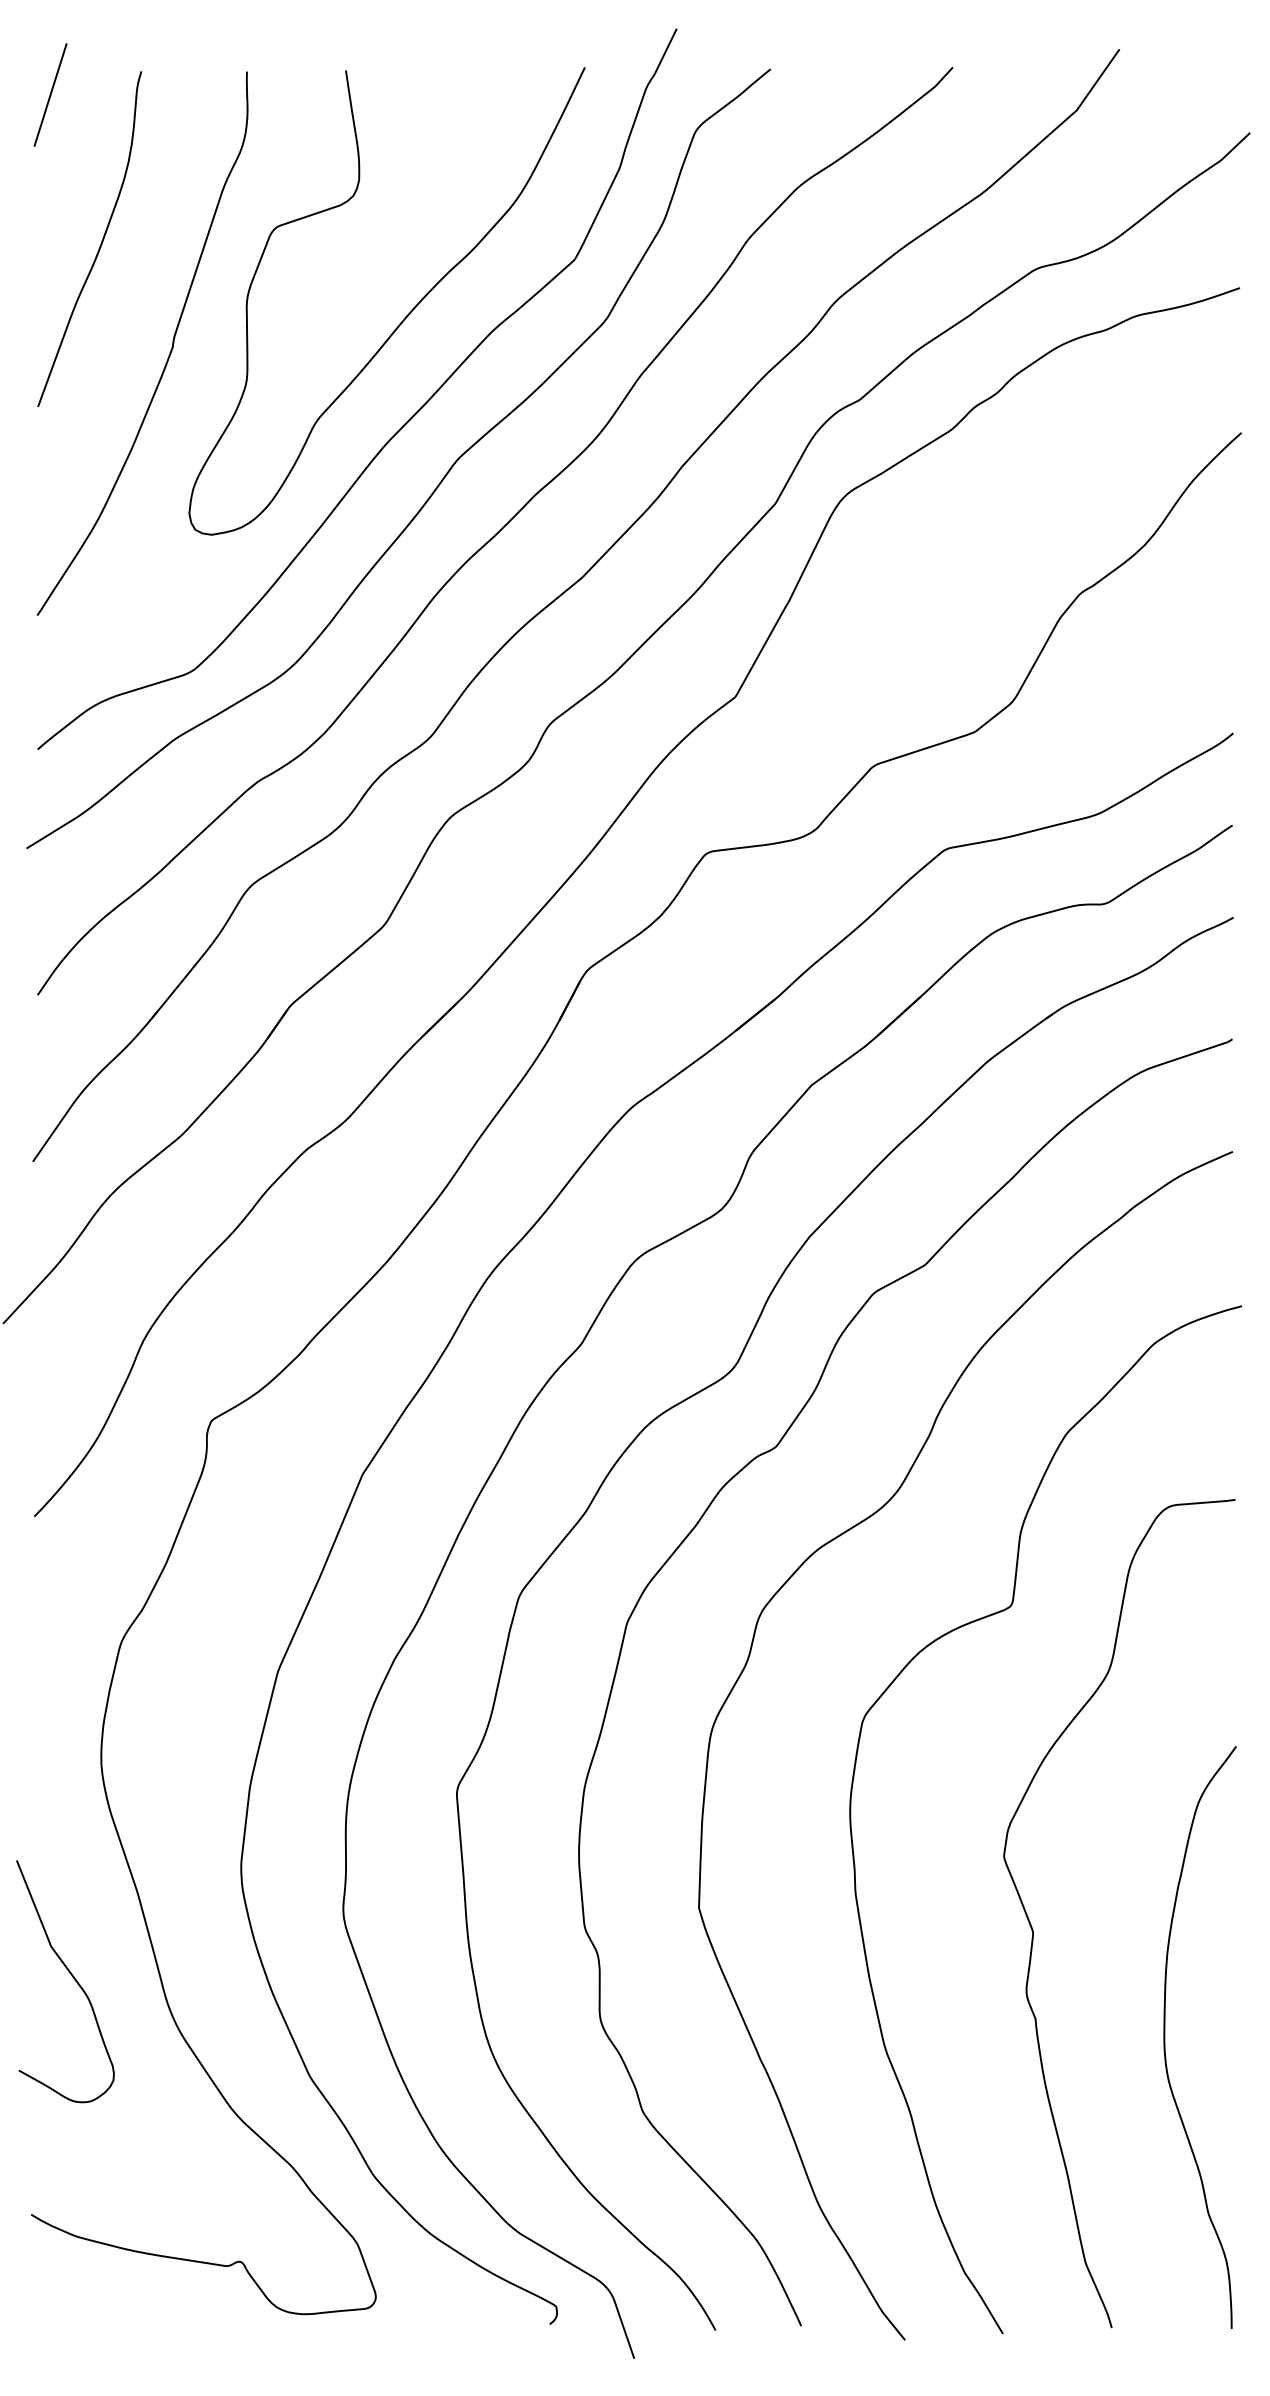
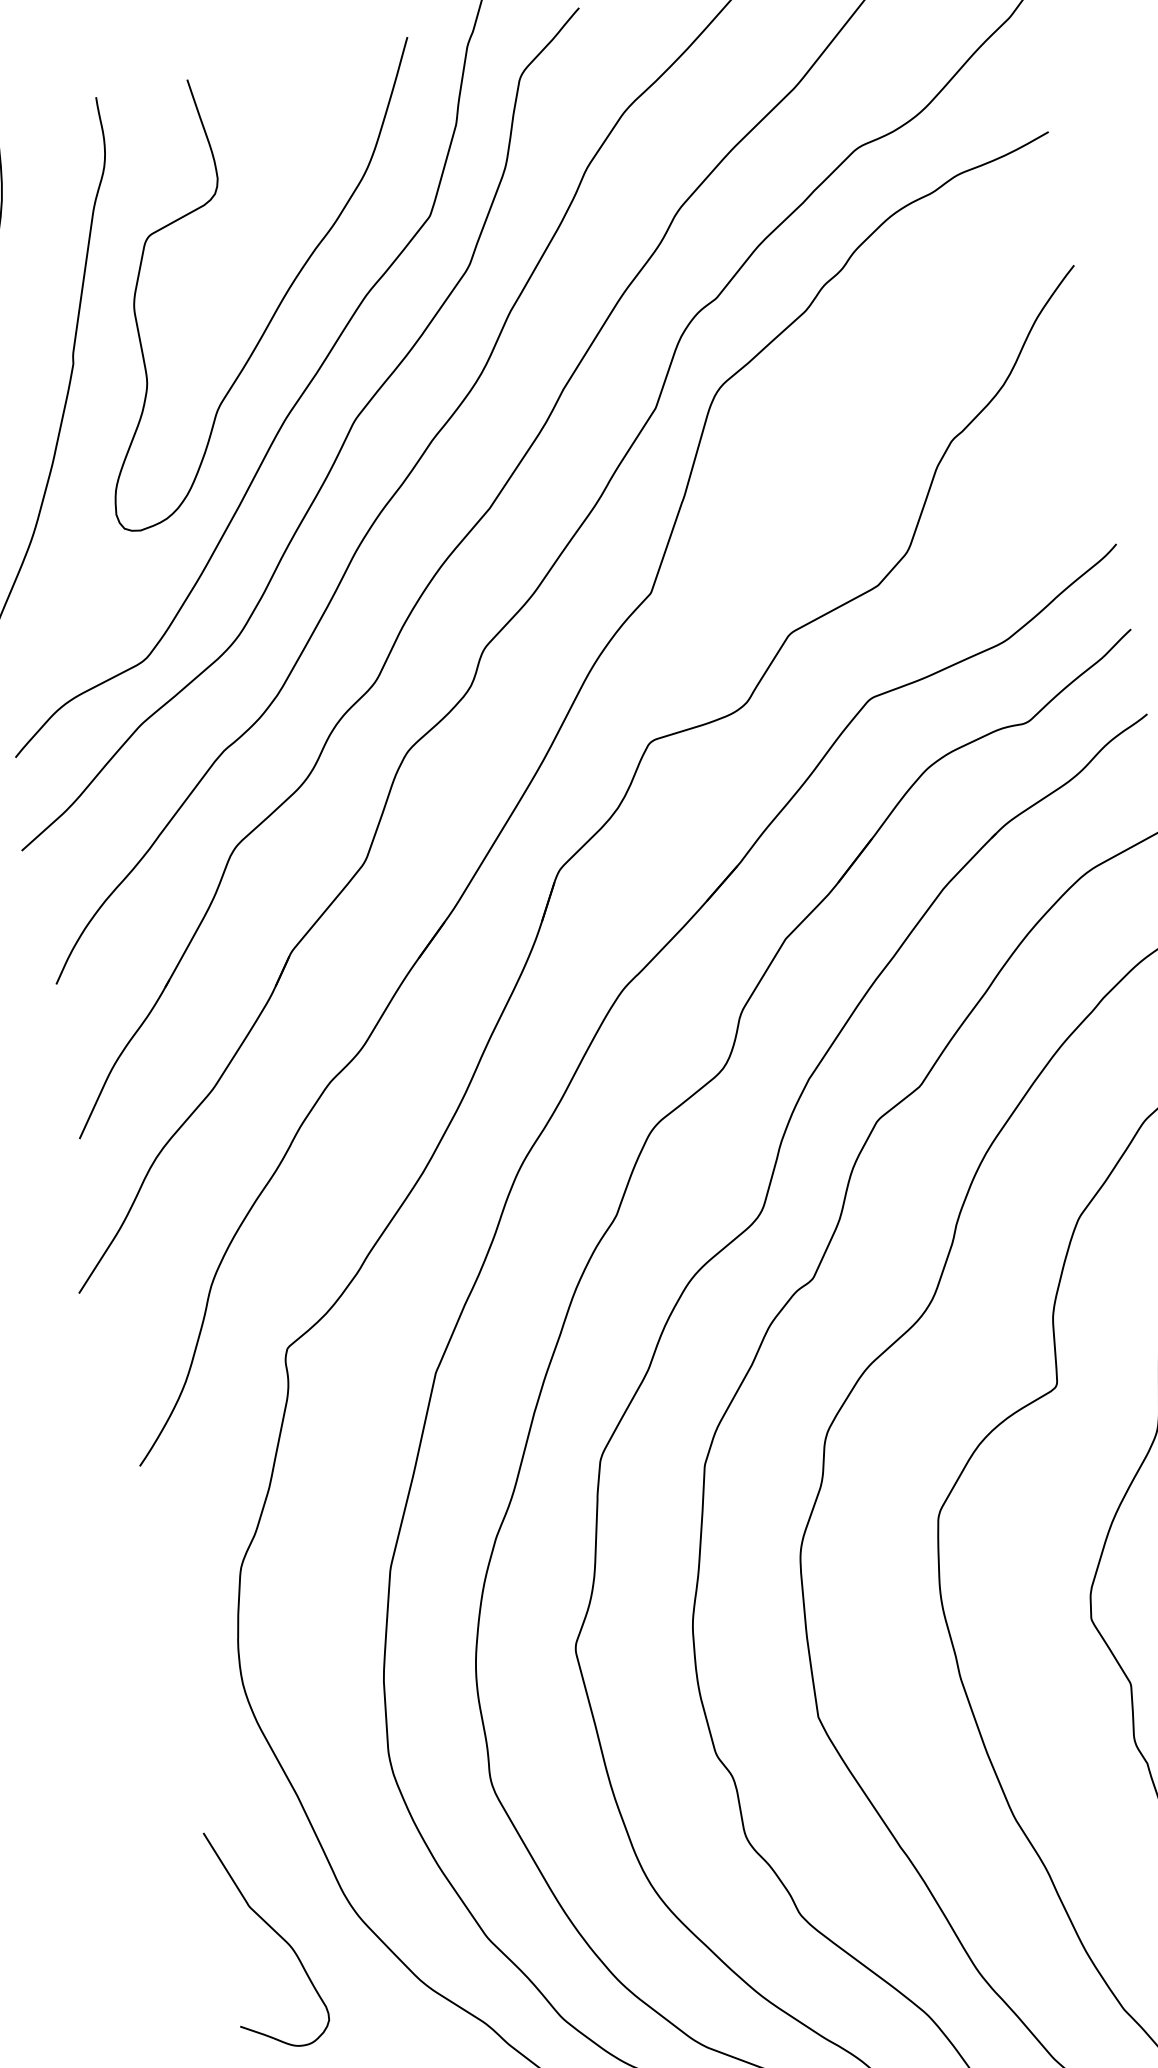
curve: (71, 1976) -> (273, 1931), moved

